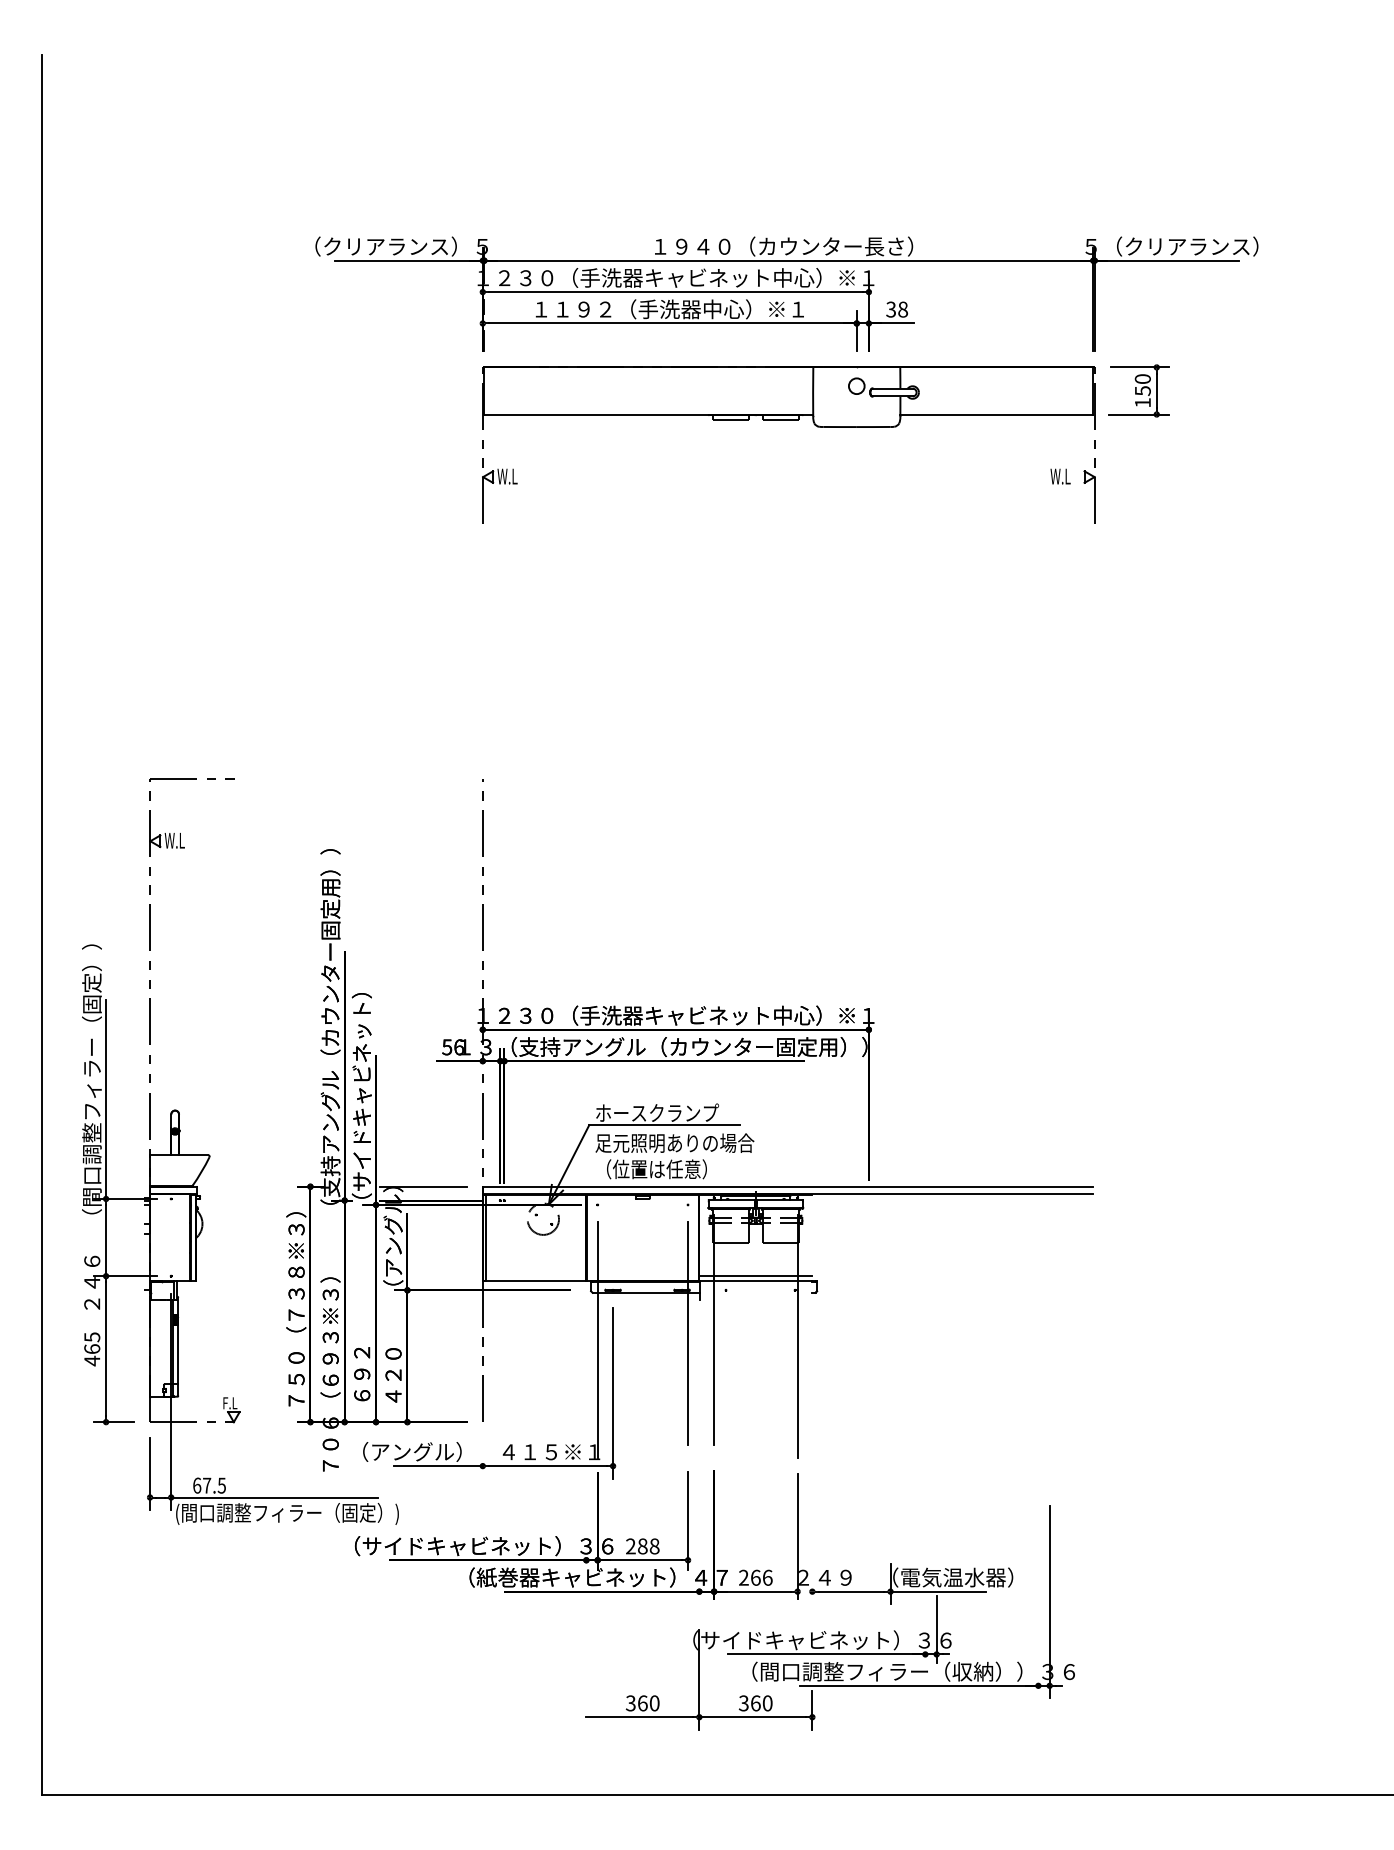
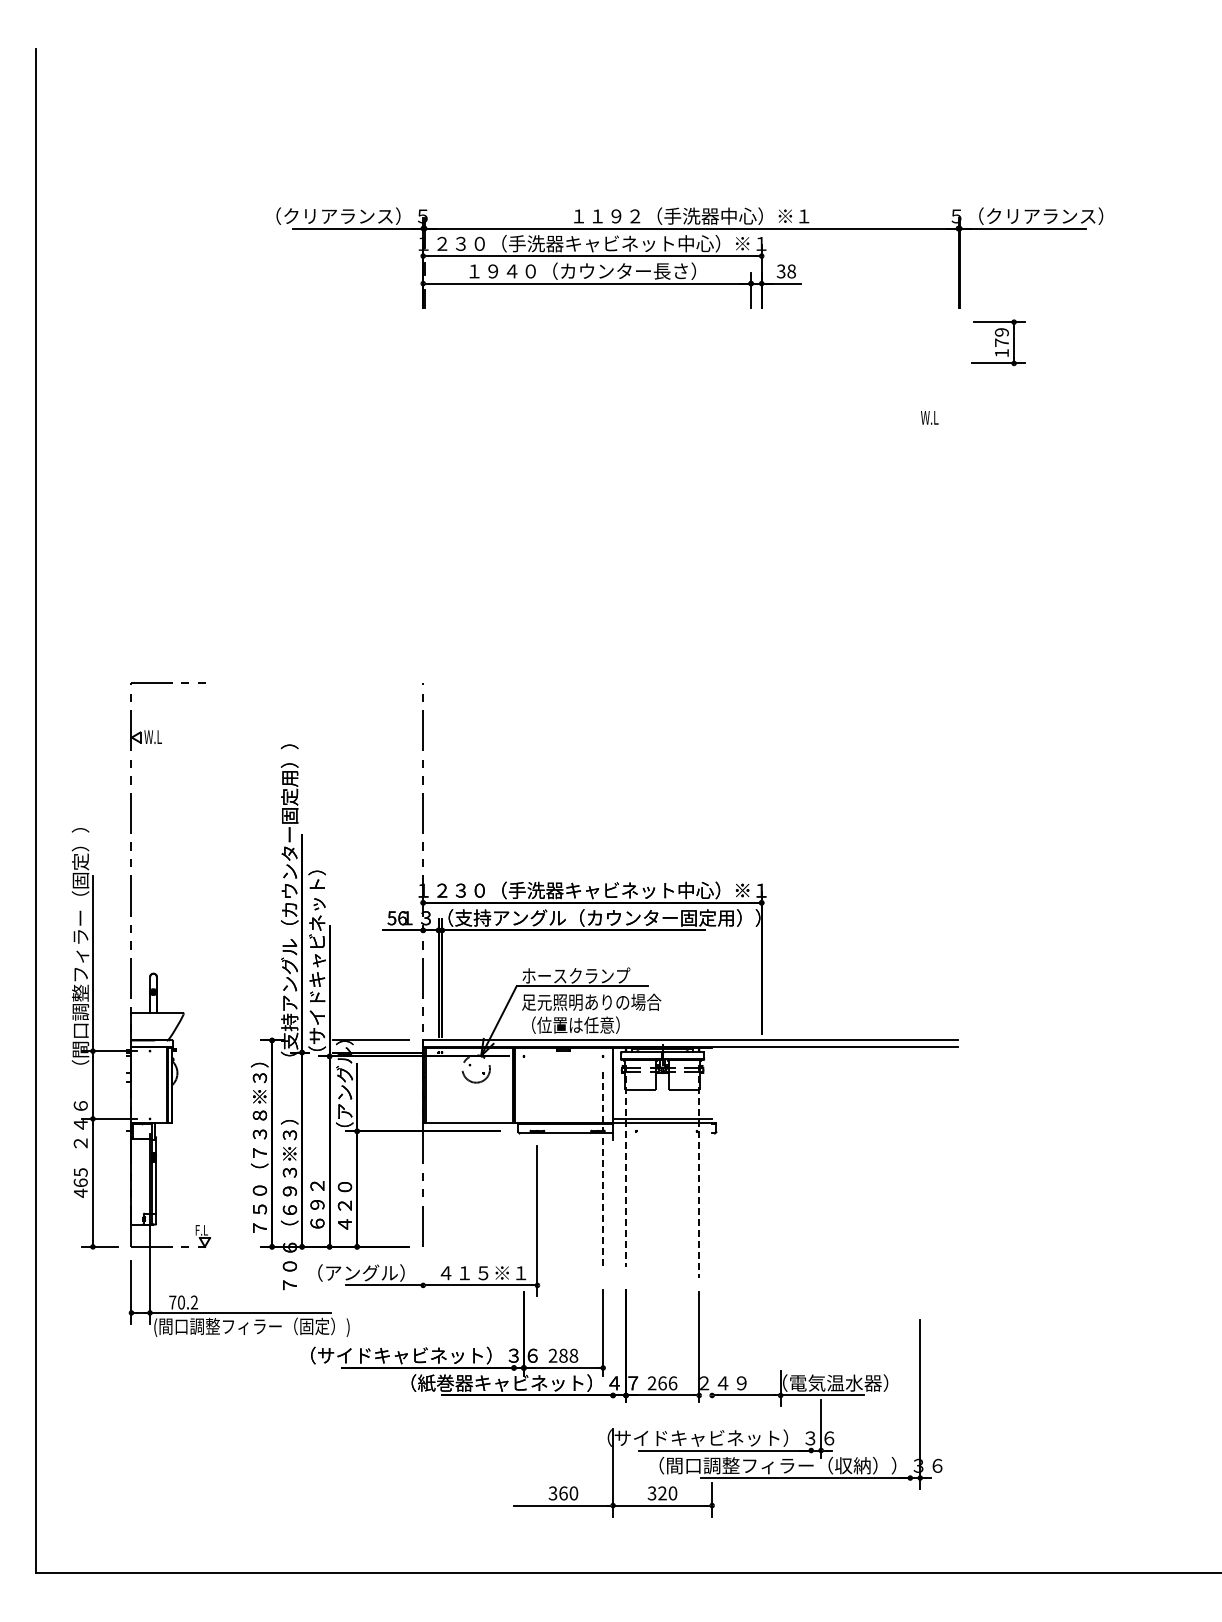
text: (799, 245) -> (700, 215), １９４０（カウンター長さ） -> １１９２（手洗器中心）※１
text: (680, 308) -> (596, 270), １１９２（手洗器中心）※１ -> １９４０（カウンター長さ）
text: (1142, 384) -> (1001, 337), 150 -> 179
part: (788, 420) -> (691, 368), removed
line: (714, 1330) -> (626, 1166), solid -> dashed
line: (688, 1333) -> (603, 1169), solid -> dashed
line: (797, 1337) -> (699, 1172), solid -> dashed
line: (597, 1339) -> (523, 1174), removed
text: (209, 1485) -> (183, 1302), 67.5 -> 70.2
text: (755, 1703) -> (662, 1493), 360 -> 320

